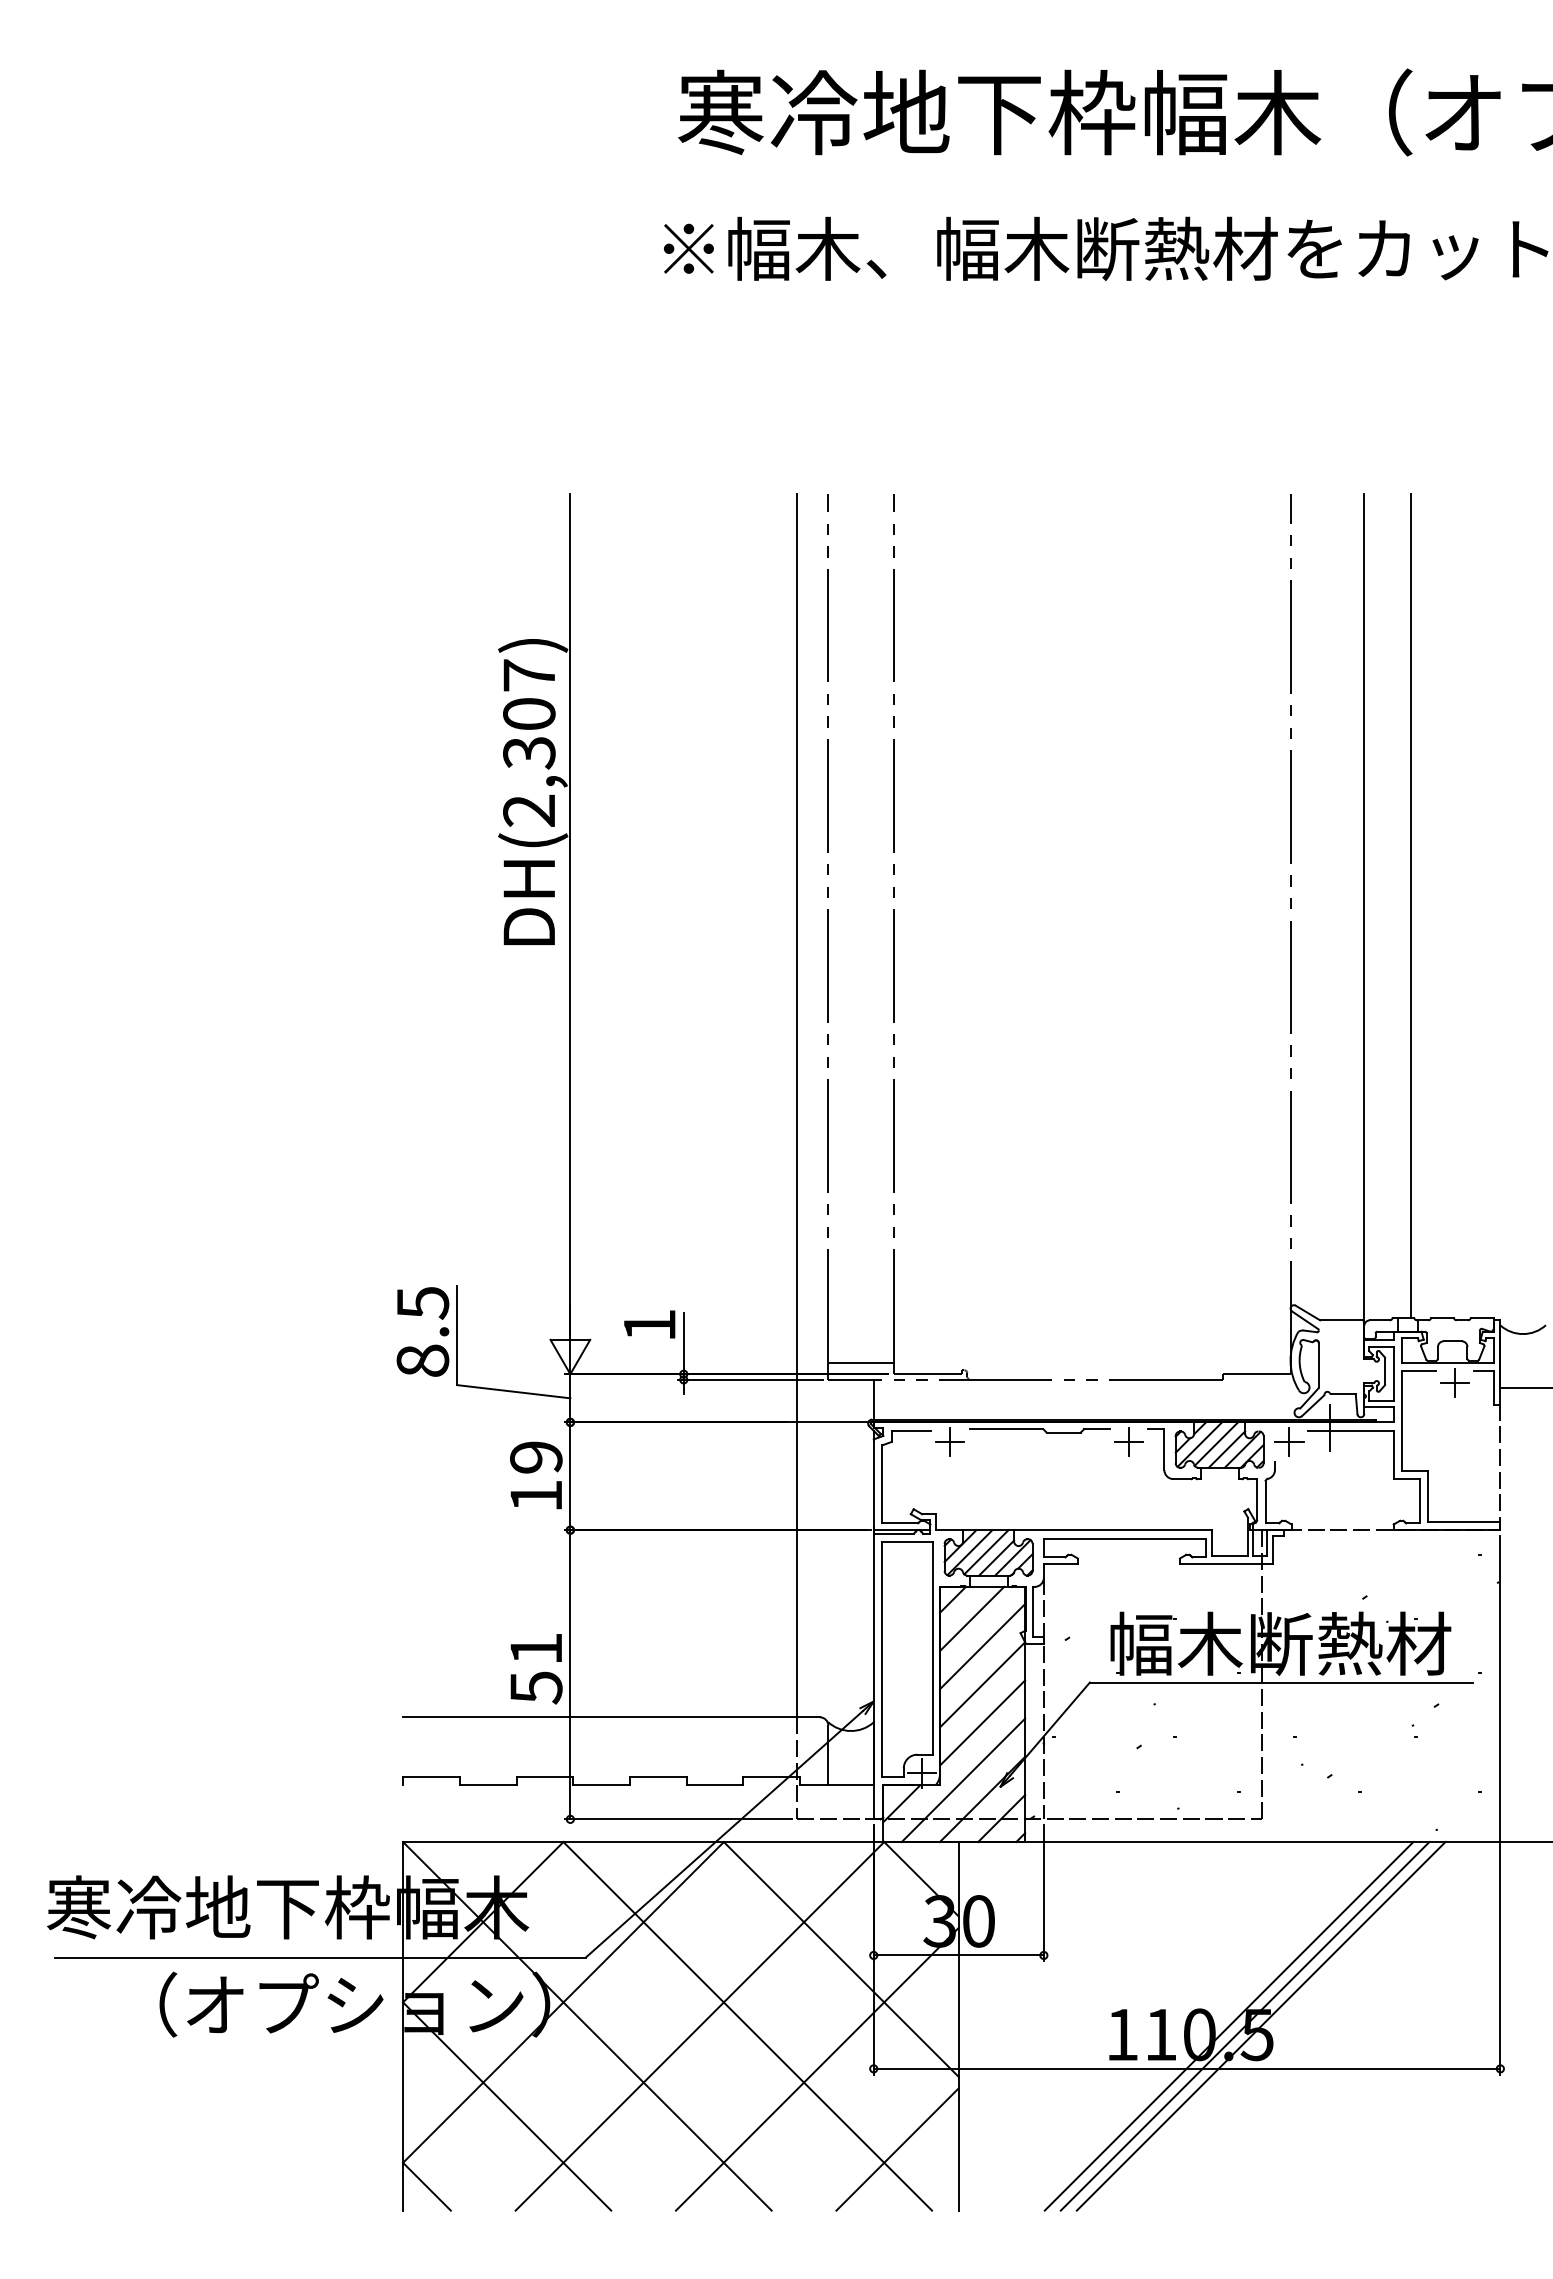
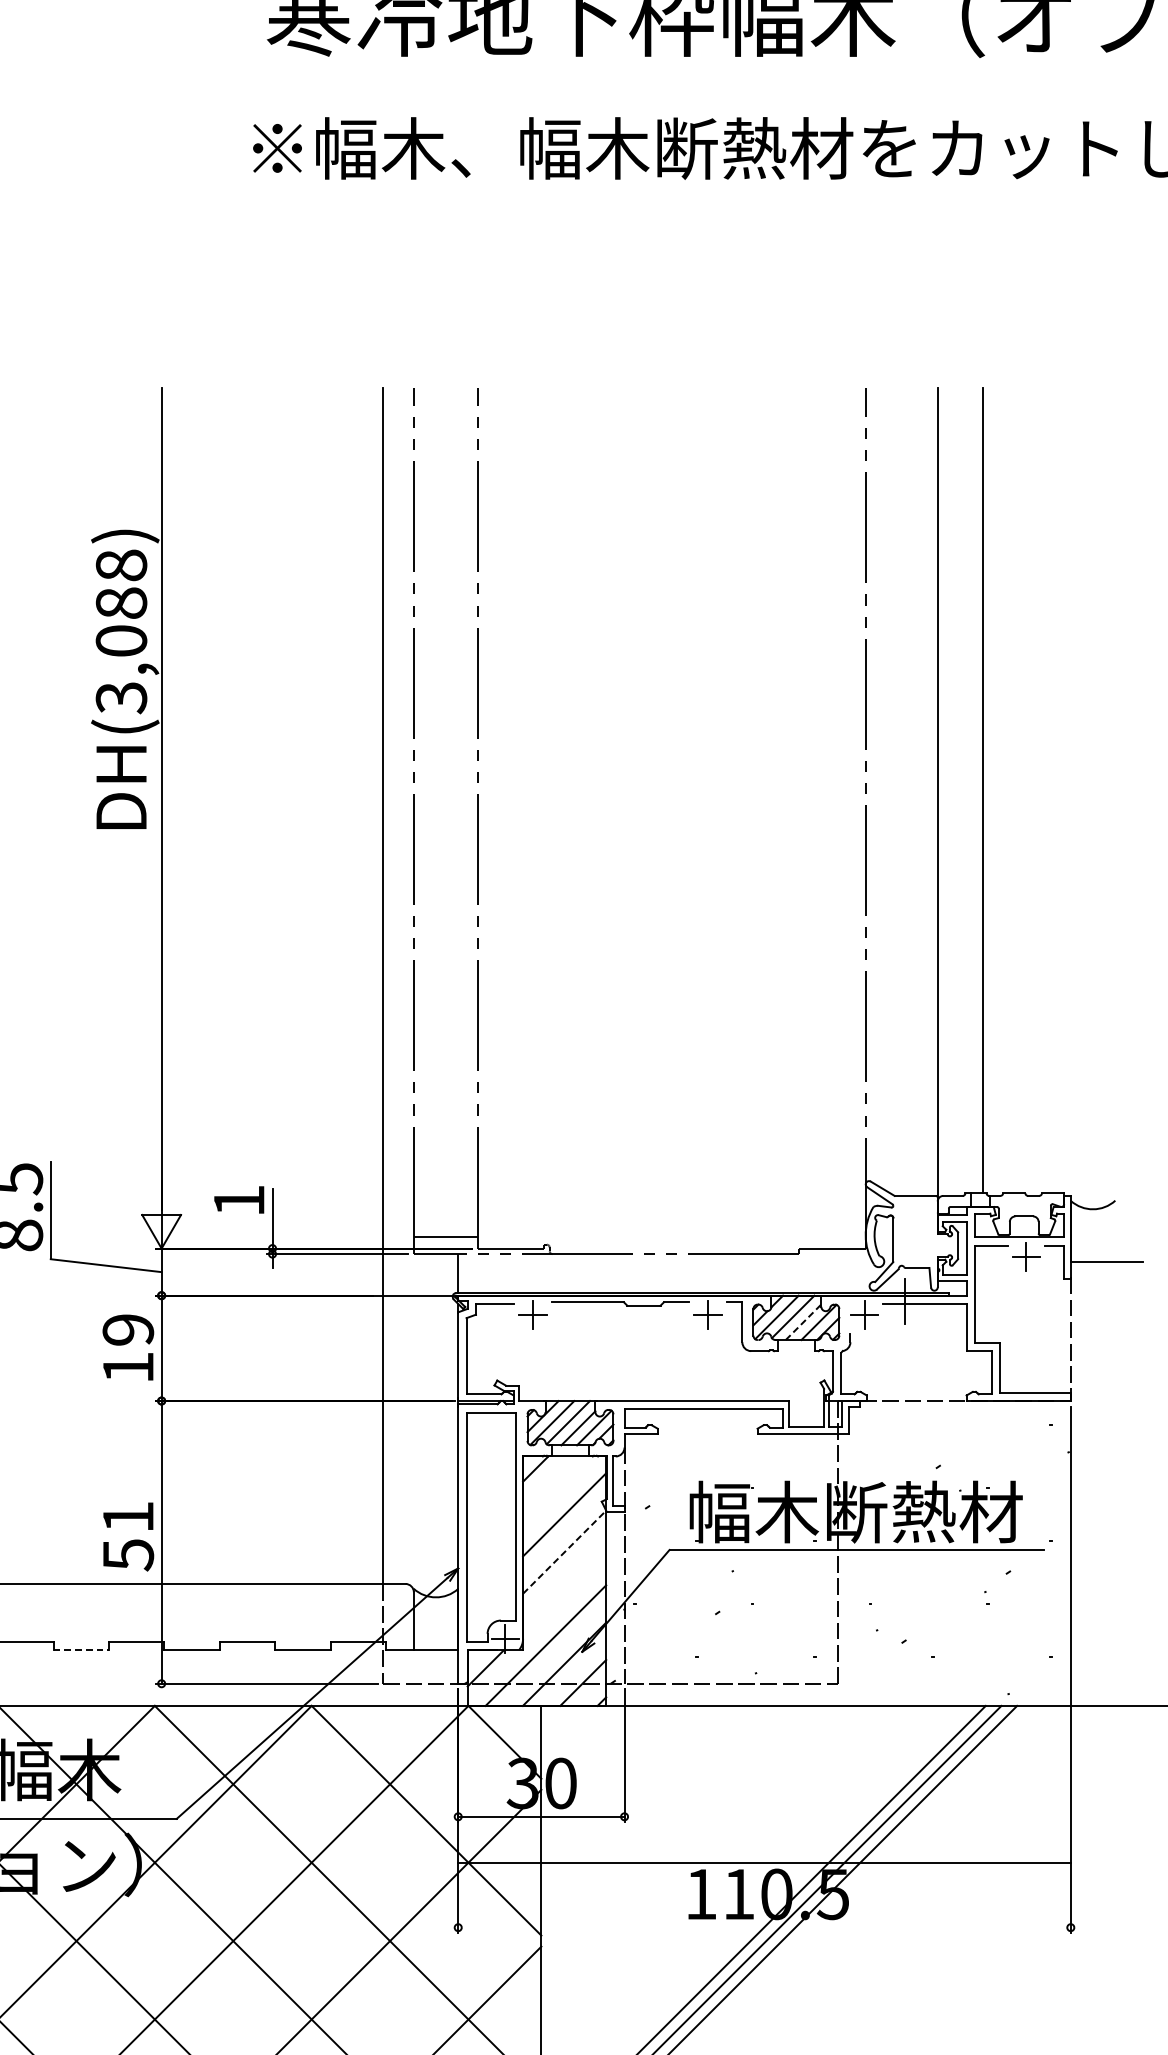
text: (529, 743) -> (121, 631), DH(2,307) -> DH(3,088)
line: (1226, 1449) -> (803, 1322), solid -> dashed
line: (972, 1618) -> (554, 1487), removed
line: (982, 1684) -> (564, 1551), solid -> dashed
line: (982, 1722) -> (564, 1589), removed
line: (488, 1785) -> (81, 1650), solid -> dashed
line: (1186, 2068) -> (763, 1862), moved

